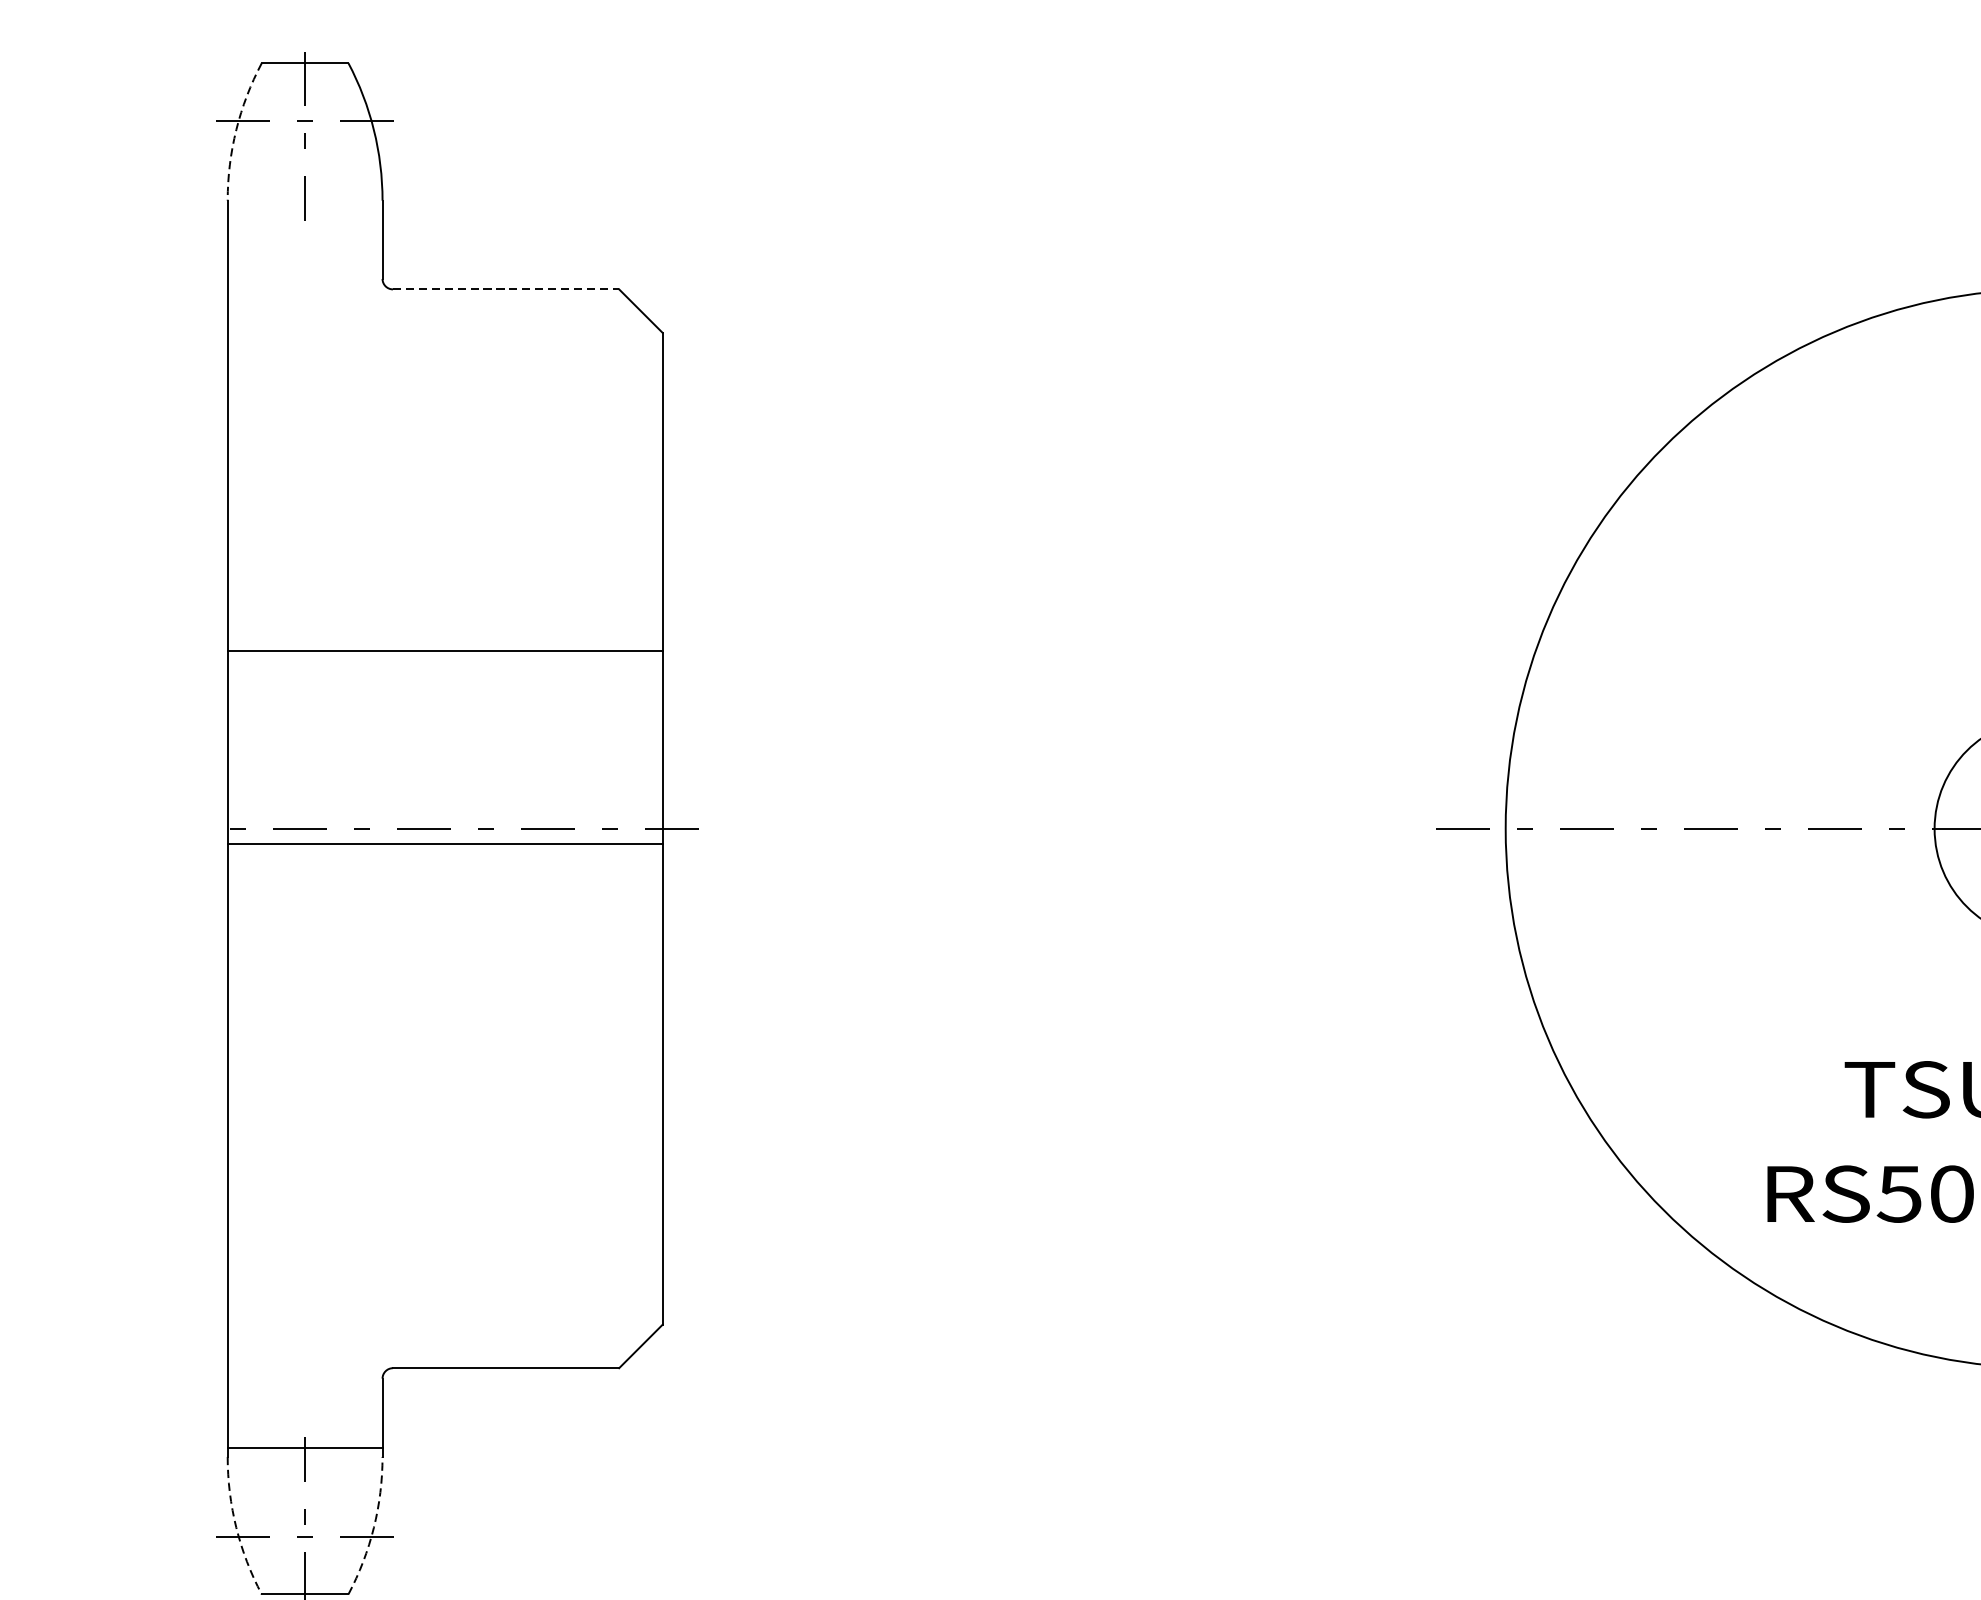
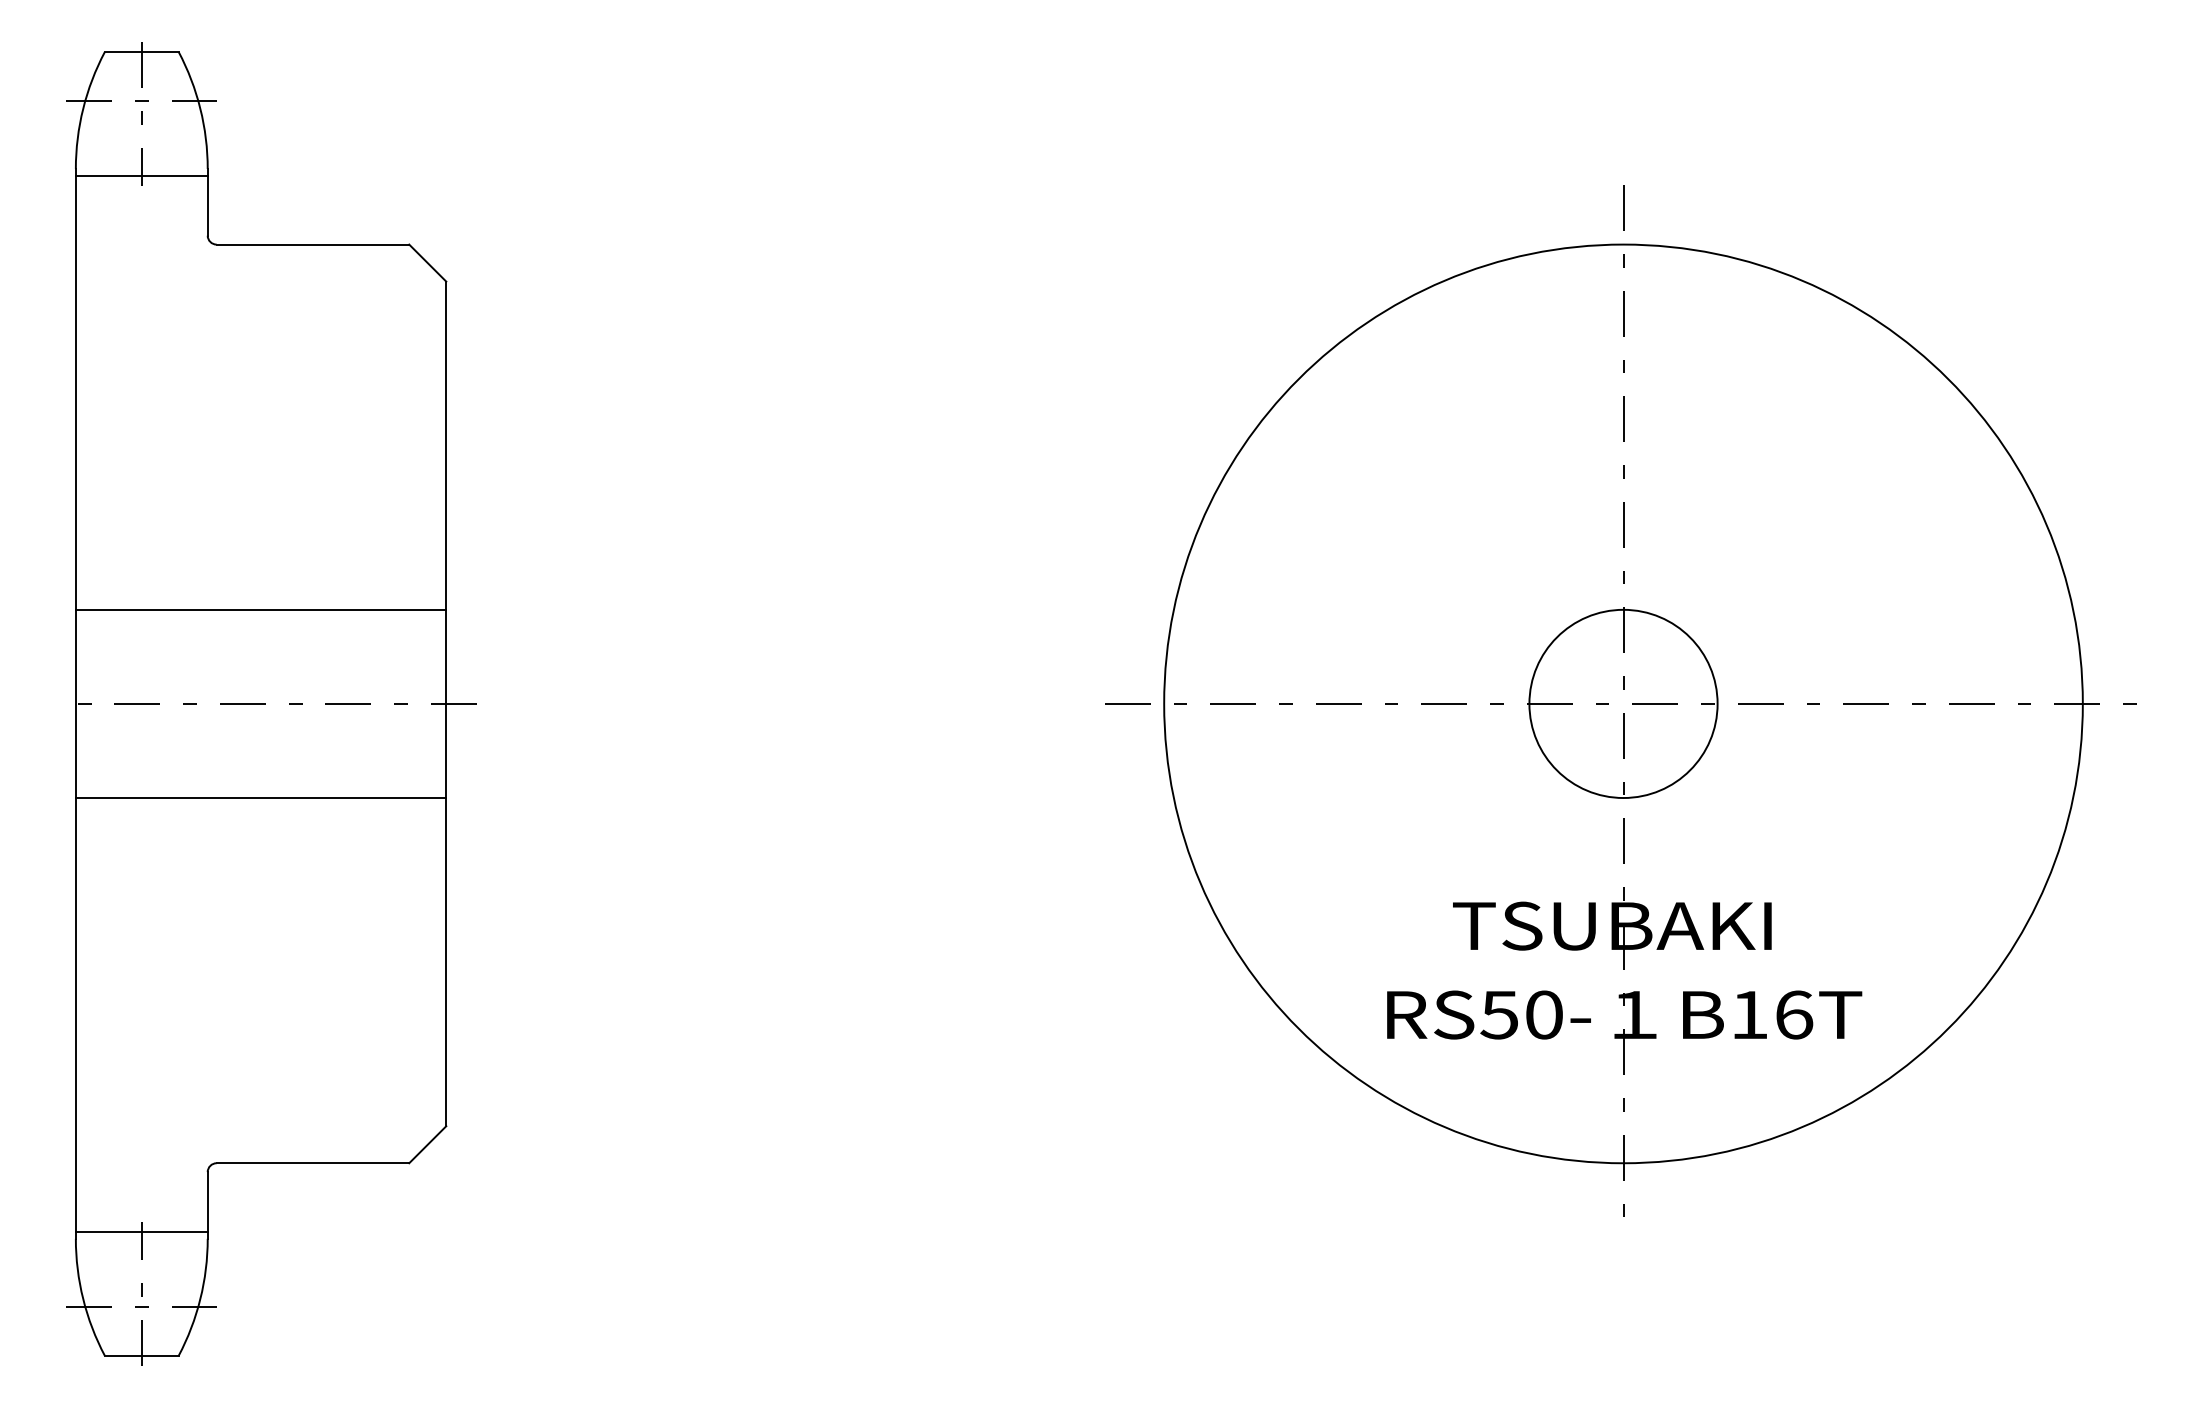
arc: (236, 129) -> (83, 108), dashed -> solid
line: (304, 209) -> (141, 176), added
line: (506, 289) -> (313, 244), dashed -> solid
line: (444, 650) -> (260, 609), moved
line: (444, 844) -> (260, 798), moved
arc: (236, 1528) -> (83, 1299), dashed -> solid
arc: (374, 1528) -> (200, 1299), dashed -> solid

